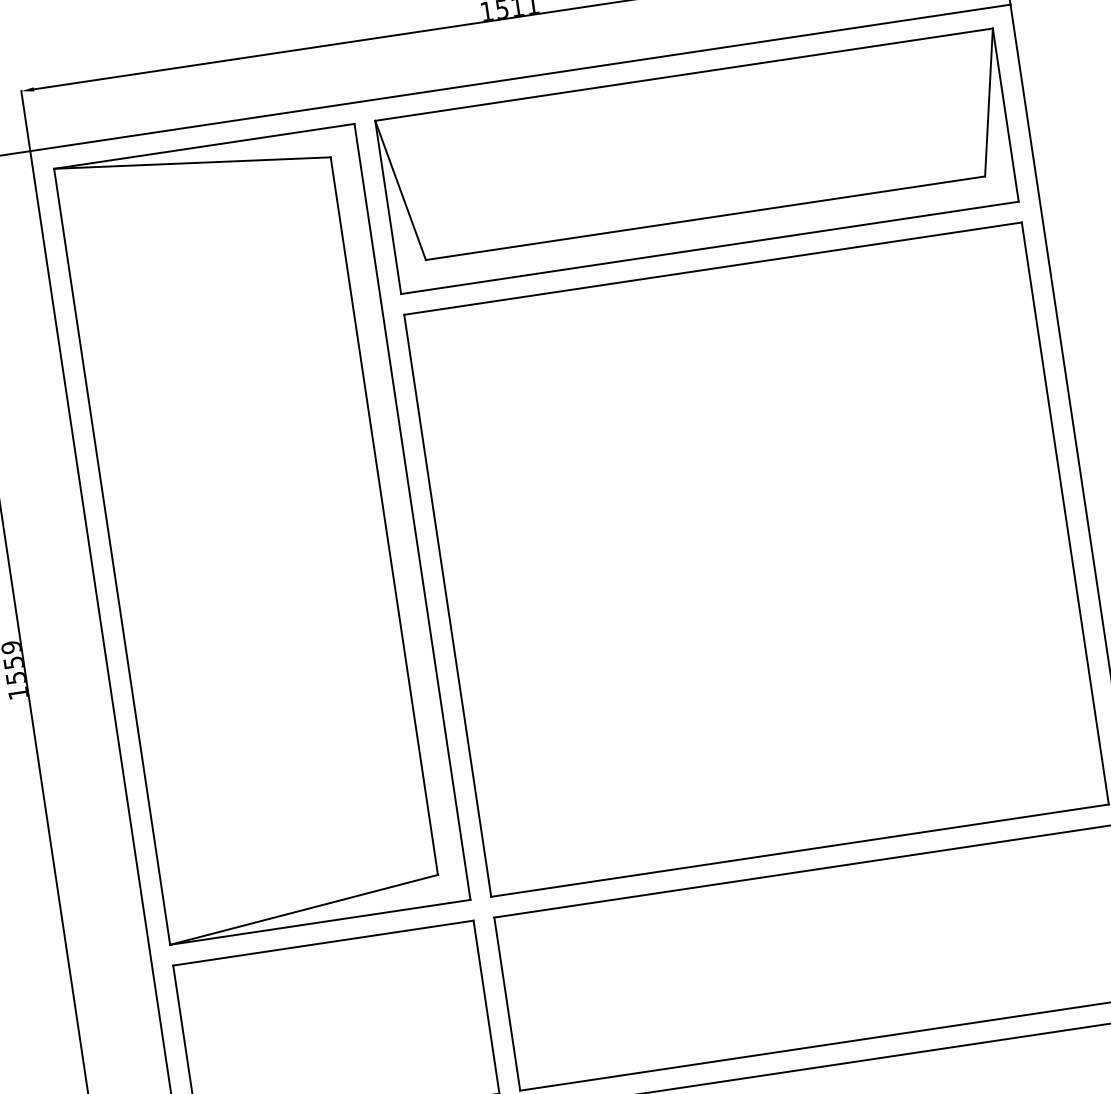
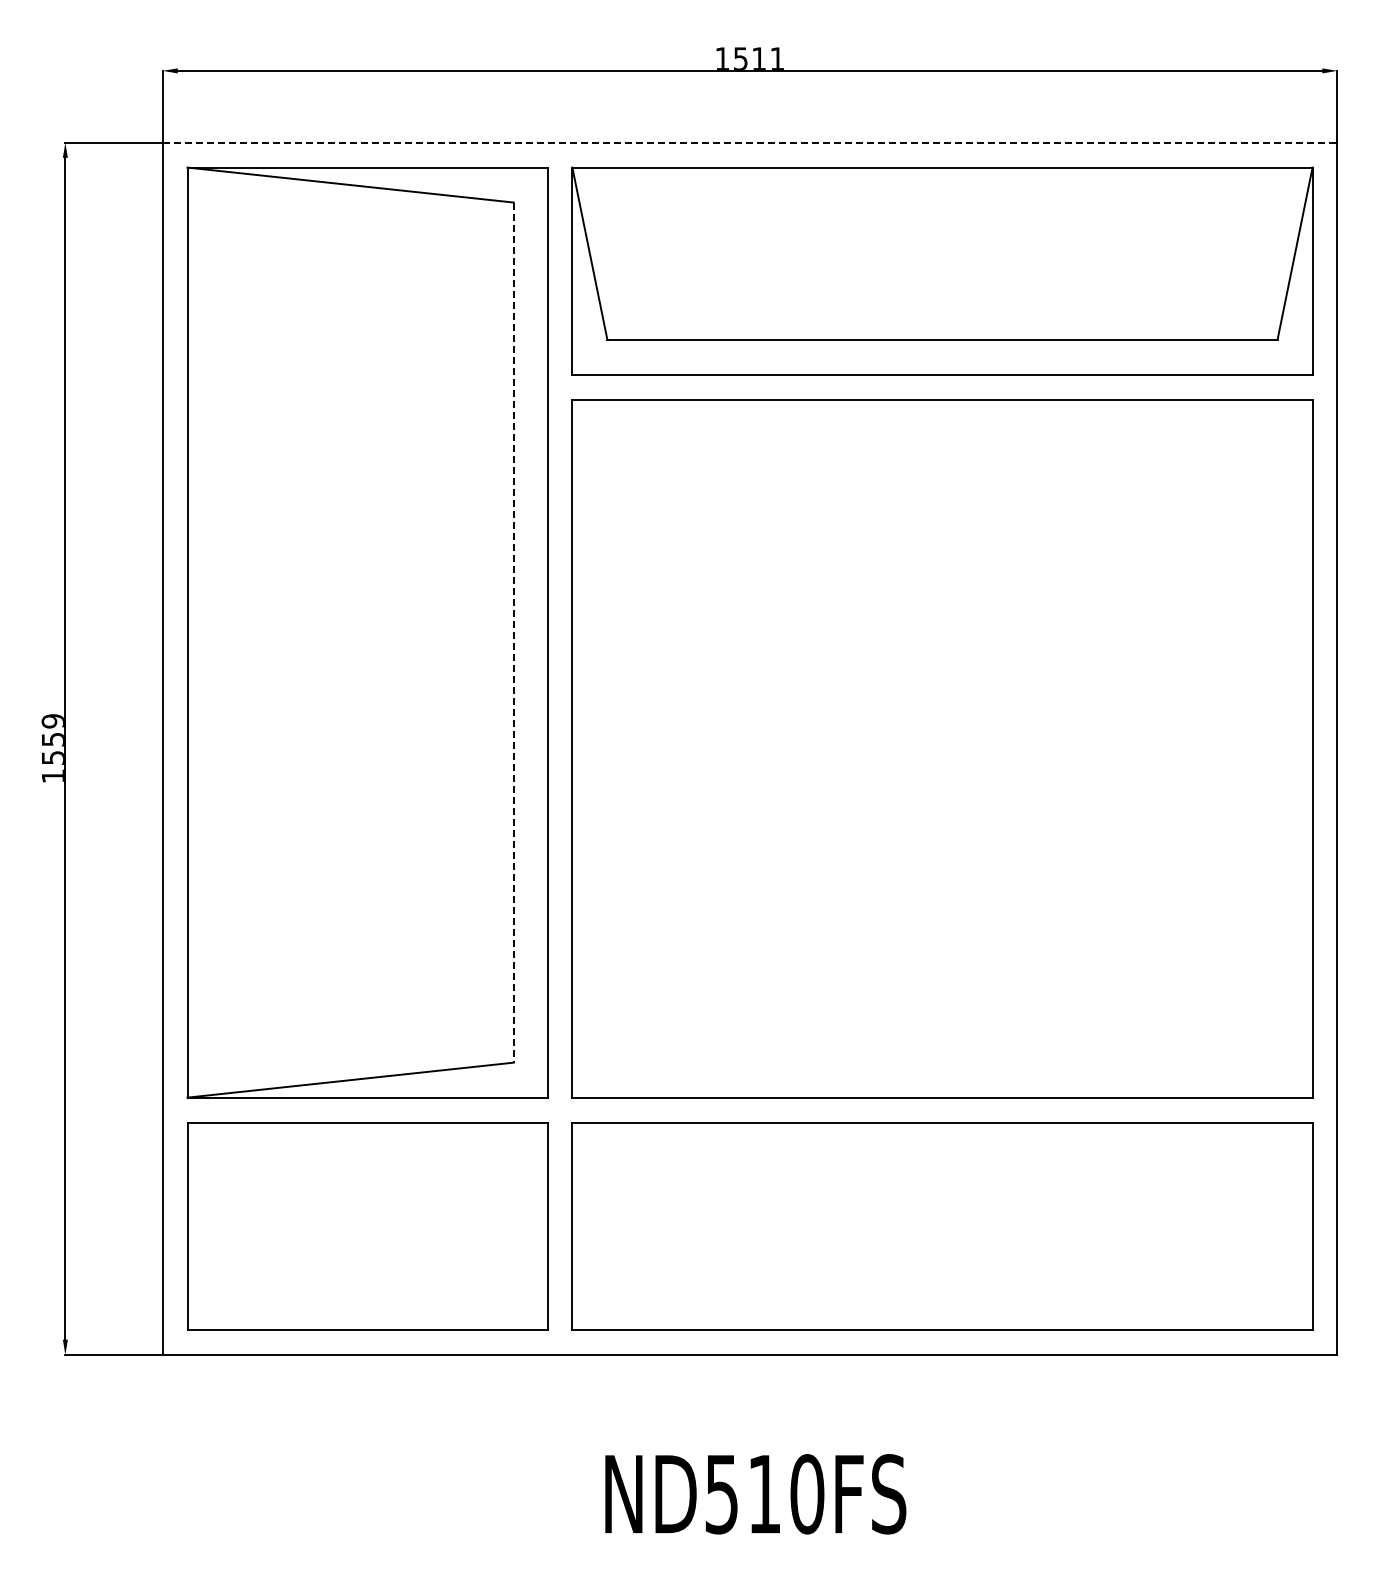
line: (520, 77) -> (750, 142), solid -> dashed
line: (384, 516) -> (513, 633), solid -> dashed

